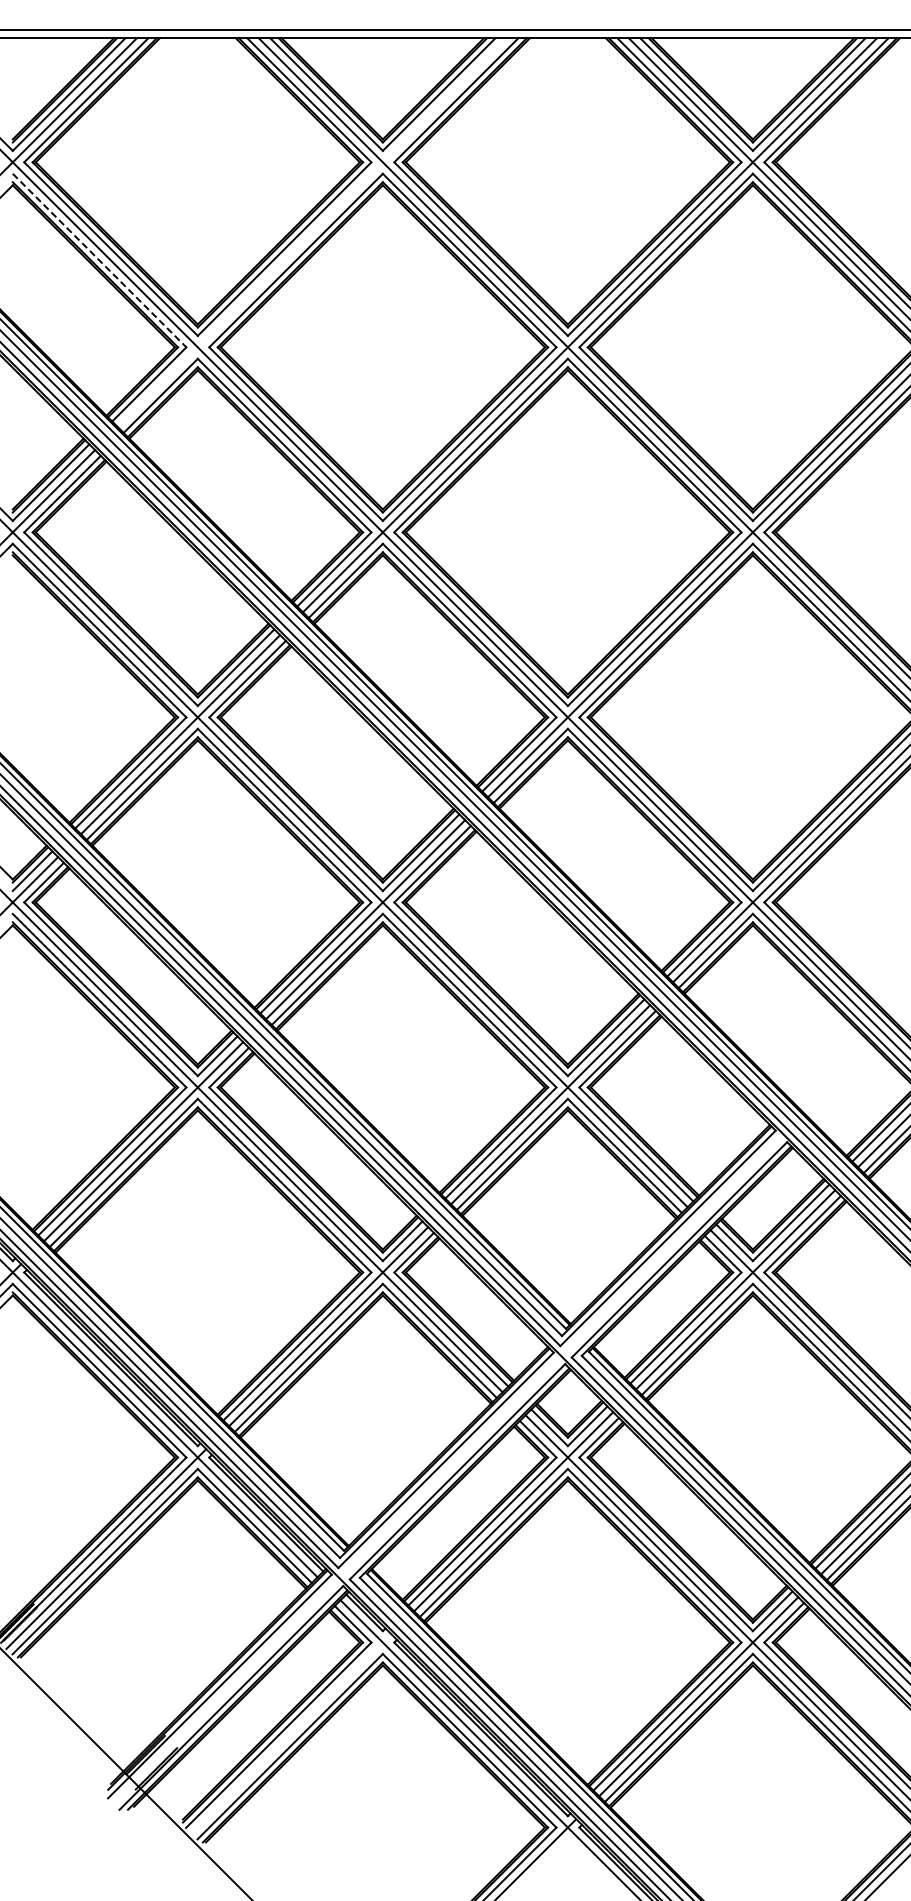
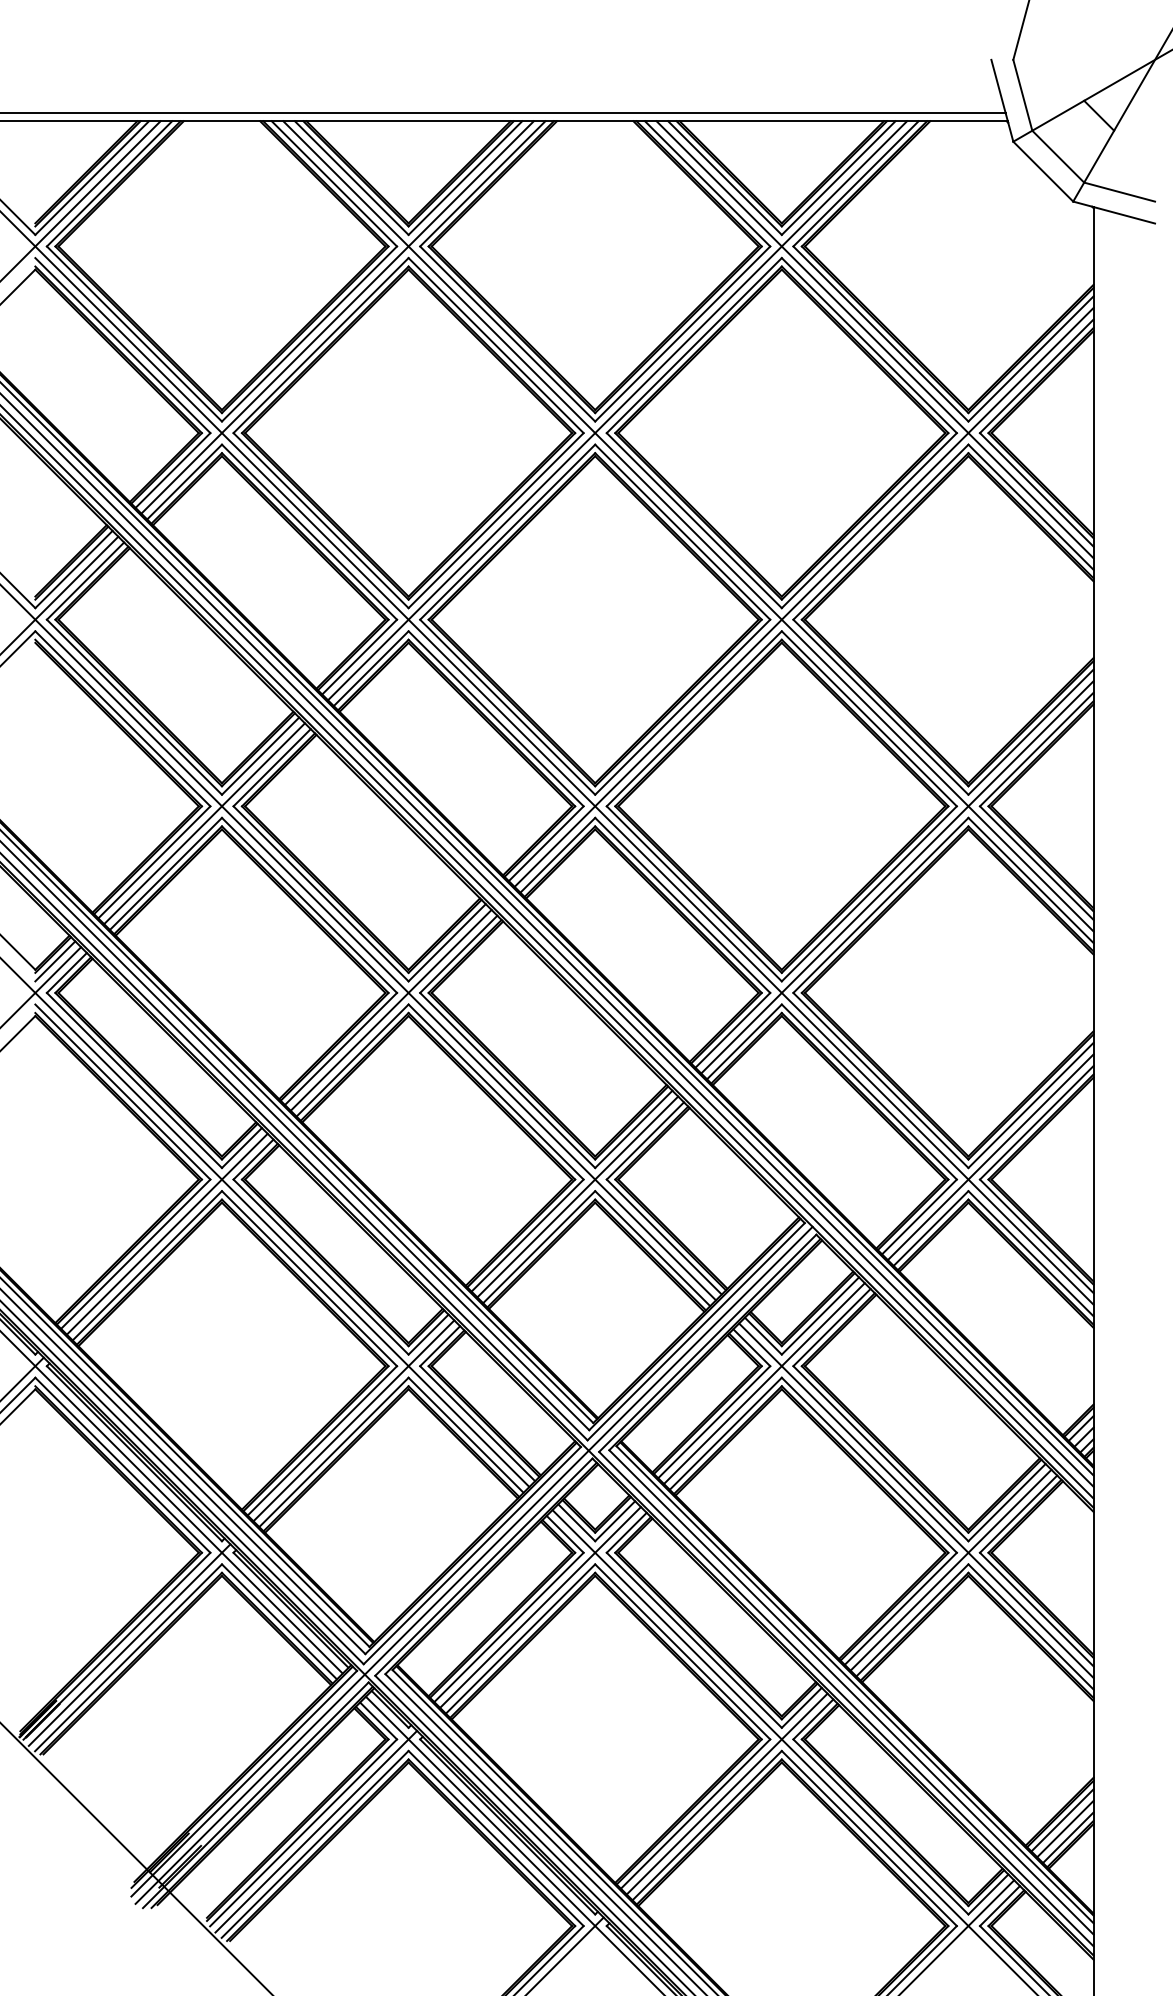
line: (312, 232) -> (337, 317), added
line: (99, 260) -> (122, 345), dashed -> solid
line: (447, 1469) -> (473, 1564), added
line: (291, 1733) -> (316, 1831), added

